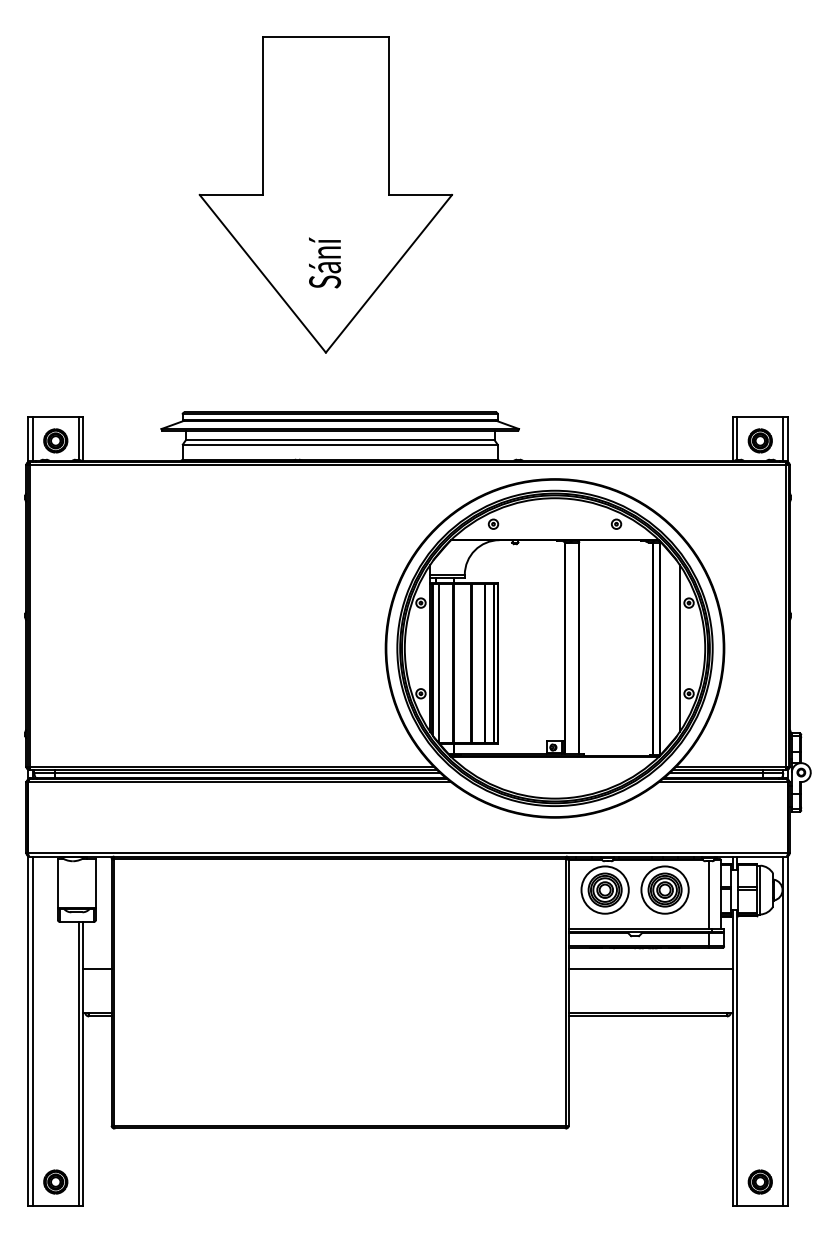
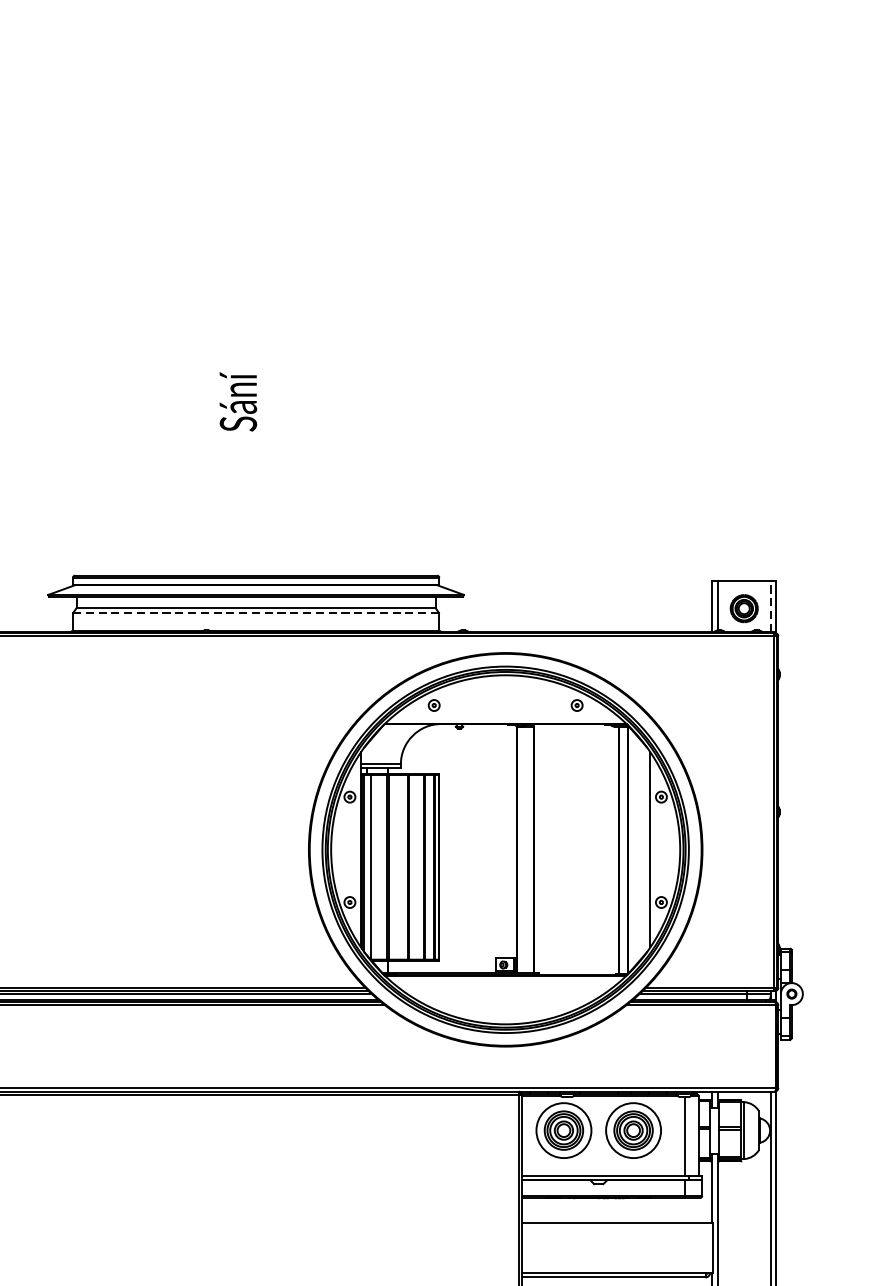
part: (325, 194) -> (238, 322), removed
line: (783, 439) -> (771, 607), solid -> dashed
line: (339, 444) -> (255, 612), solid -> dashed

